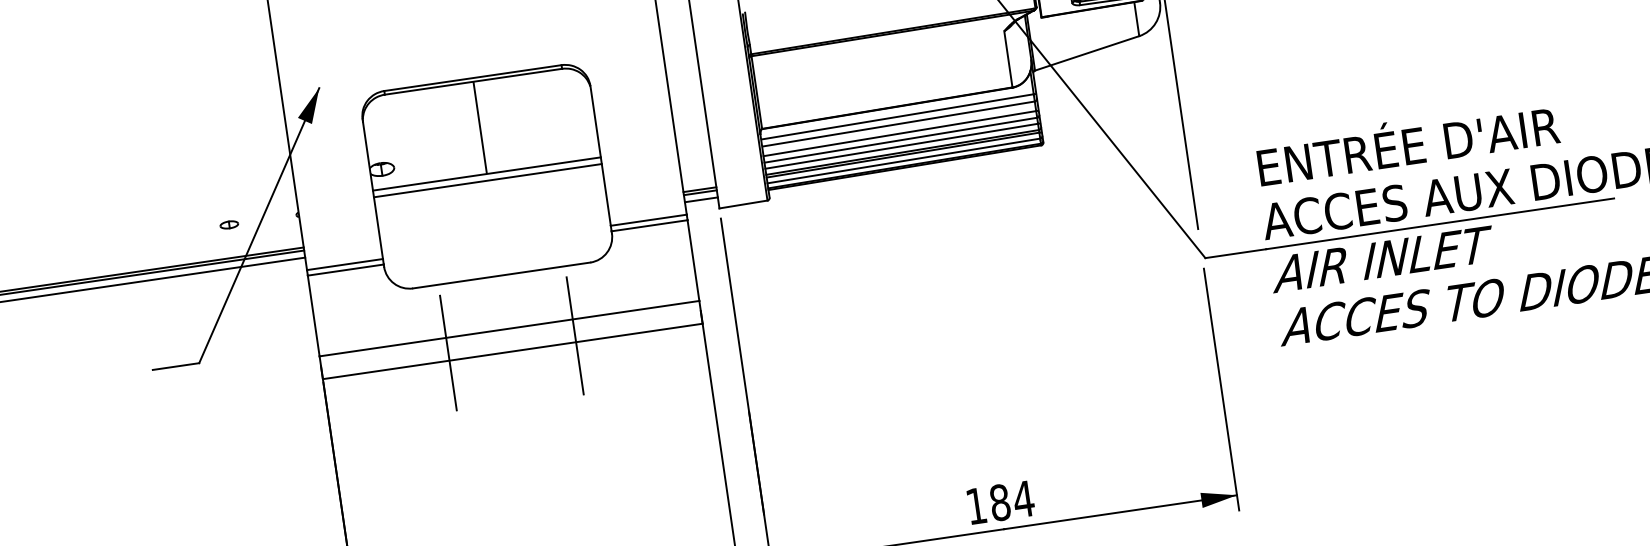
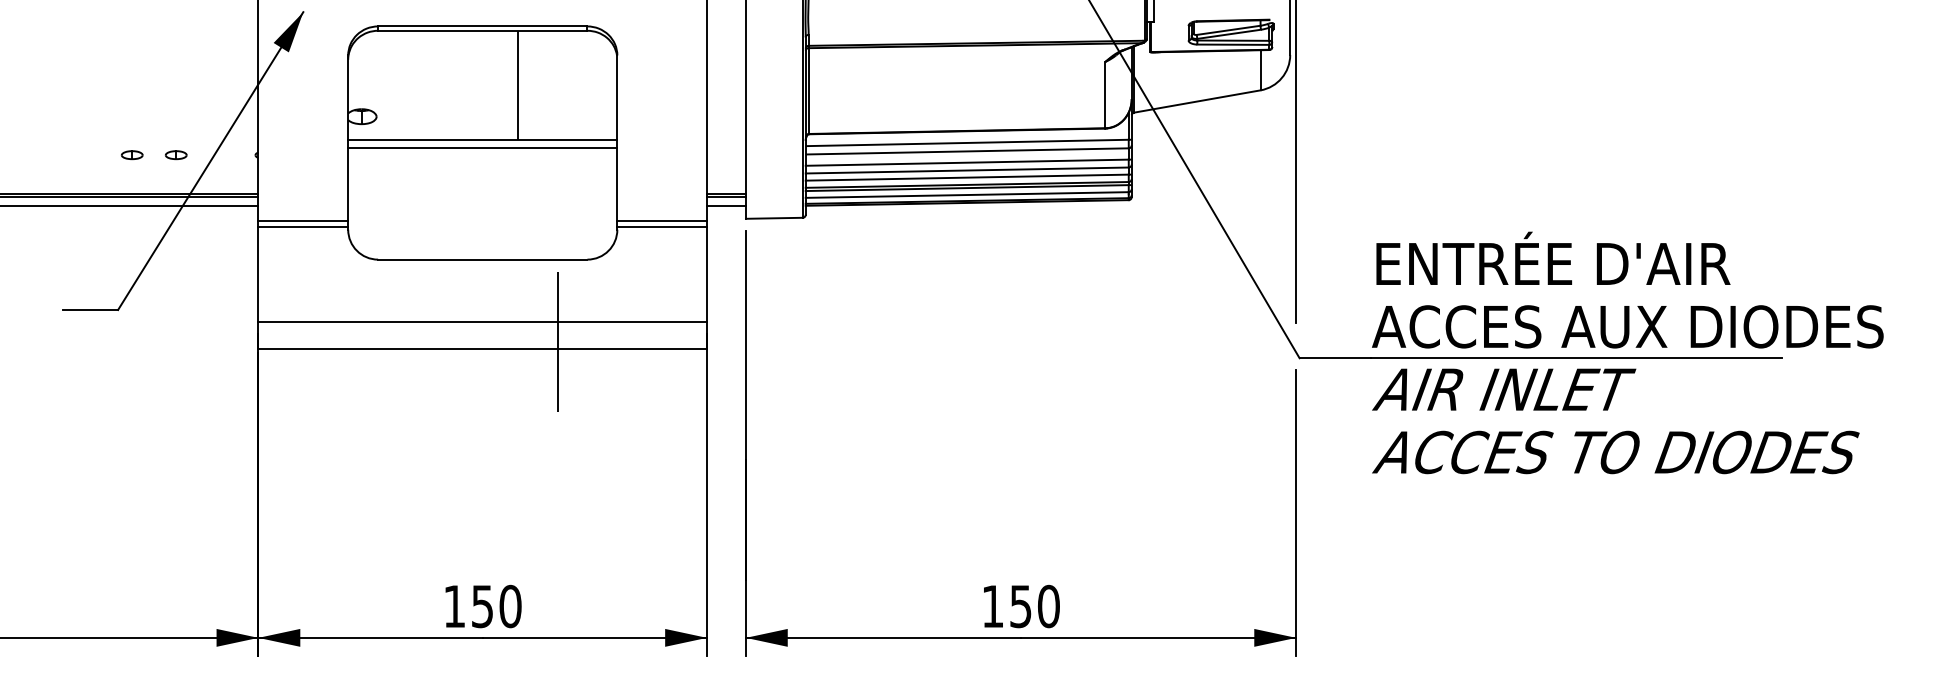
line: (479, 127) -> (517, 84), moved
part: (192, 230) -> (132, 155), added
line: (448, 353) -> (408, 340), removed
text: (1012, 500) -> (1035, 606), 184 -> 150

